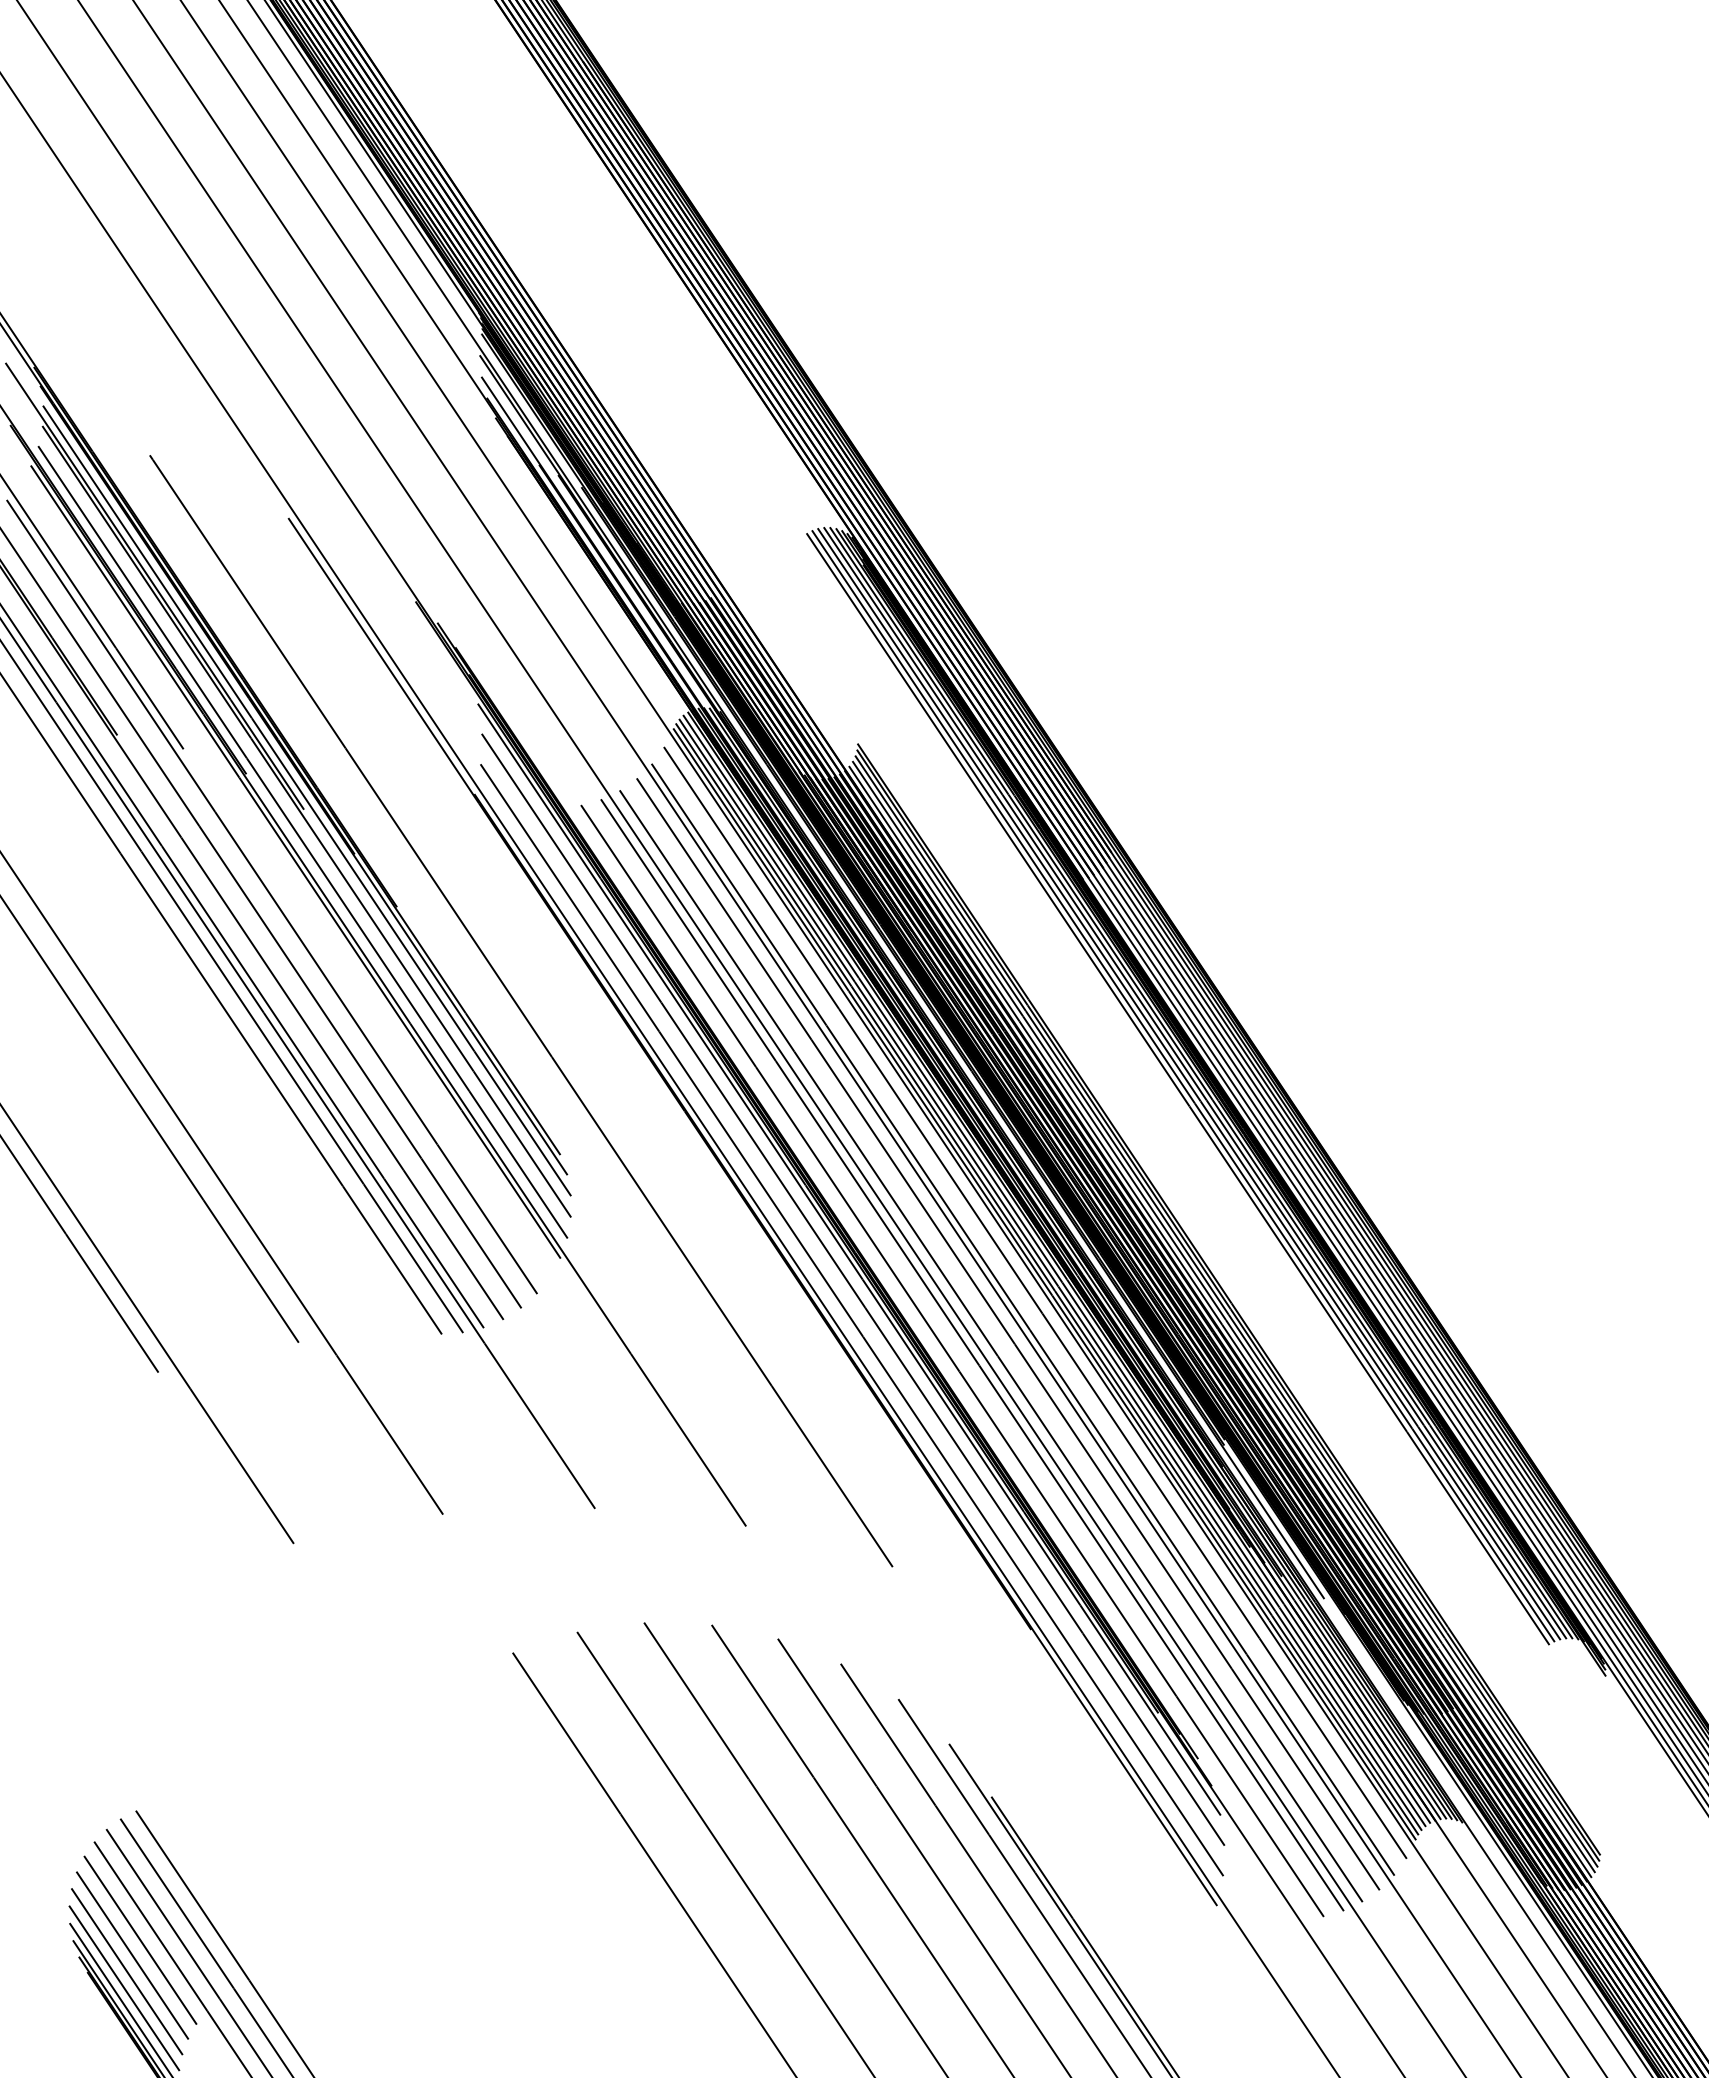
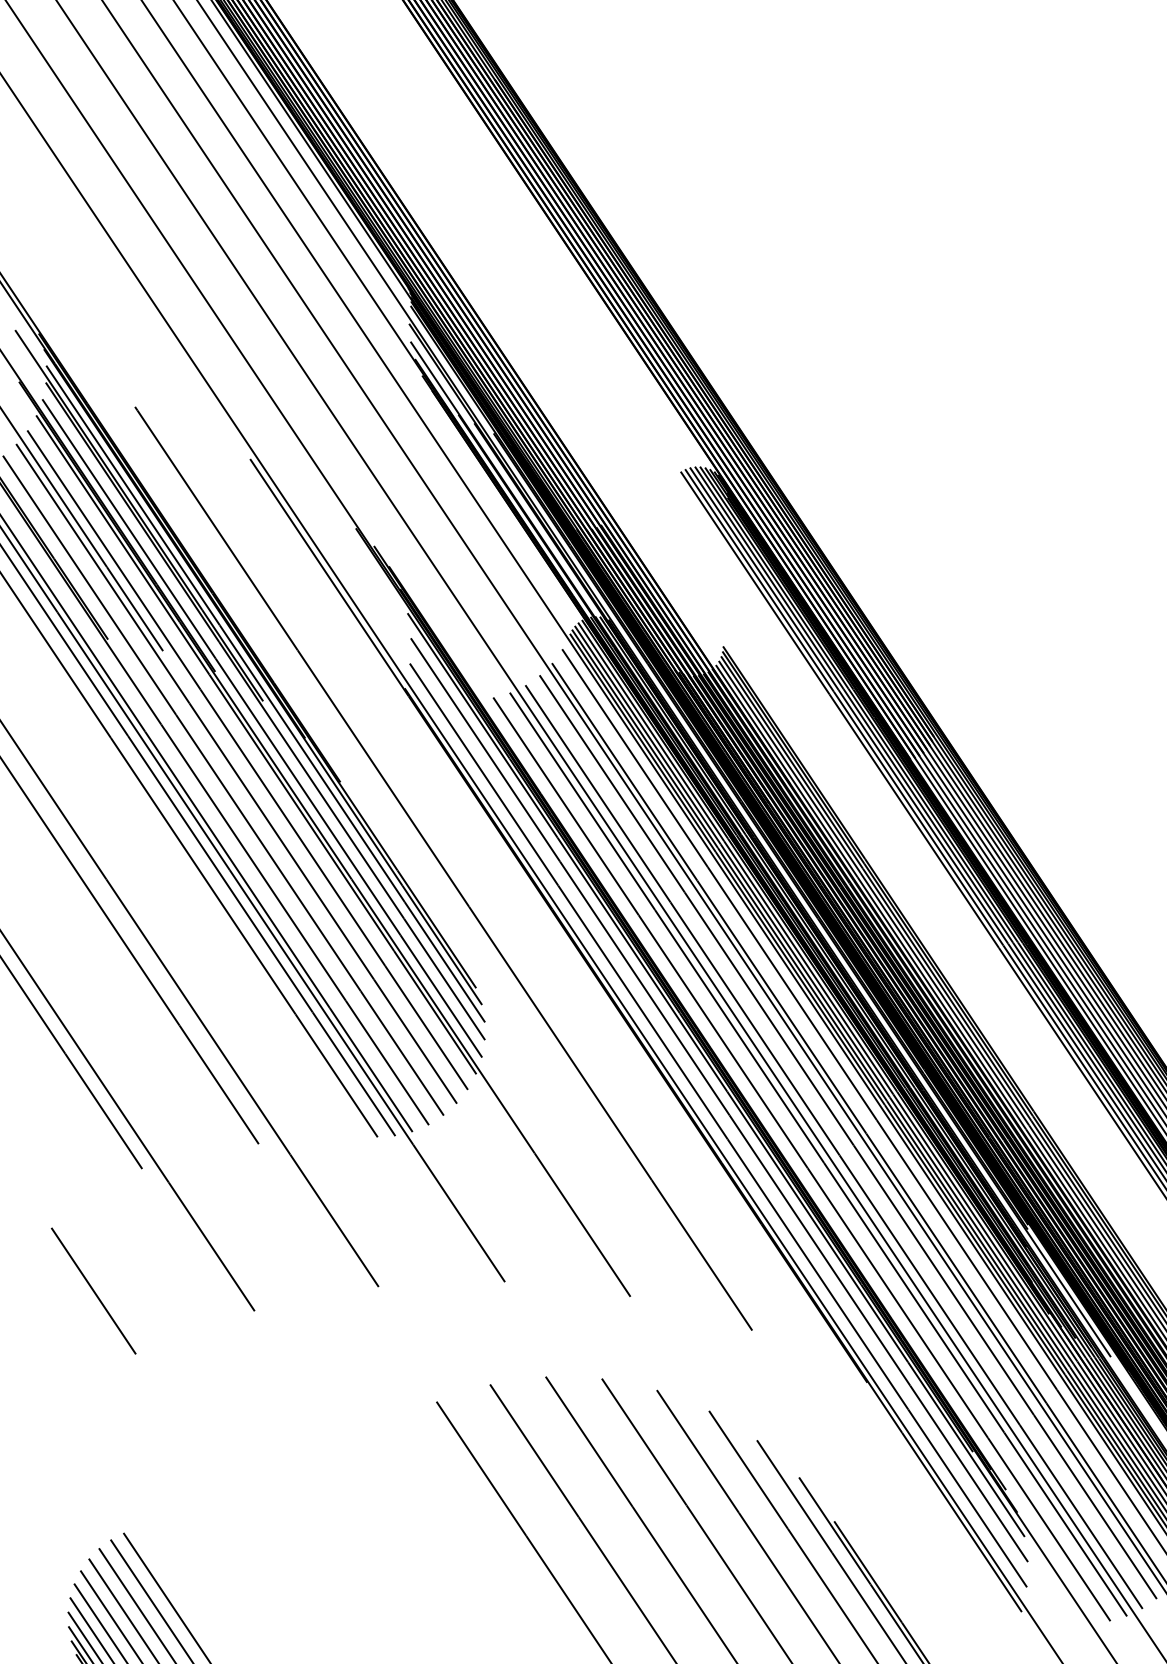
line: (285, 880) -> (247, 760), added
line: (99, 1519) -> (93, 1291), added

